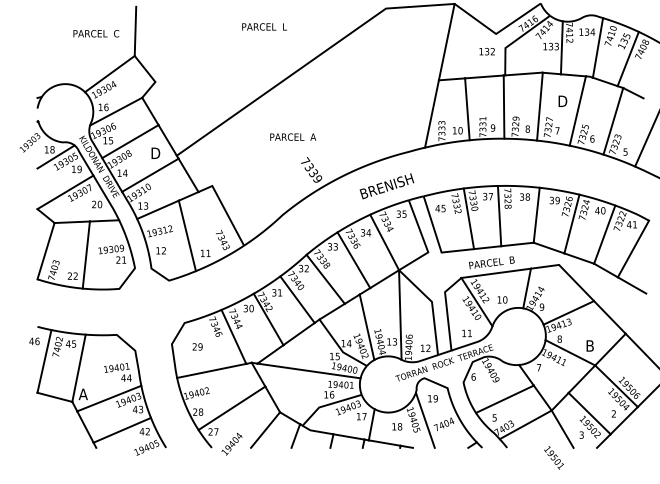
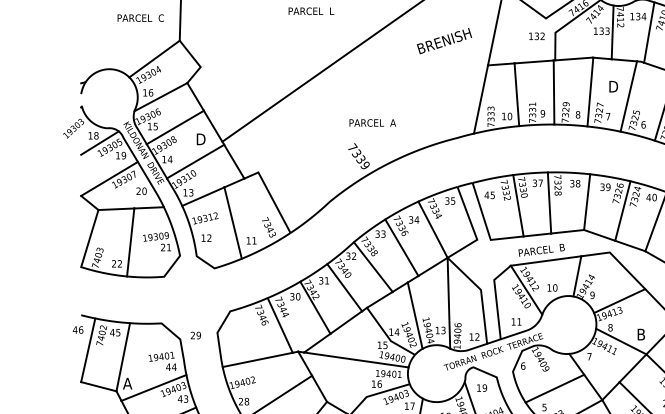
text: (293, 136) -> (373, 122), moved
text: (386, 186) -> (444, 41), moved
text: (197, 346) -> (195, 335), moved

